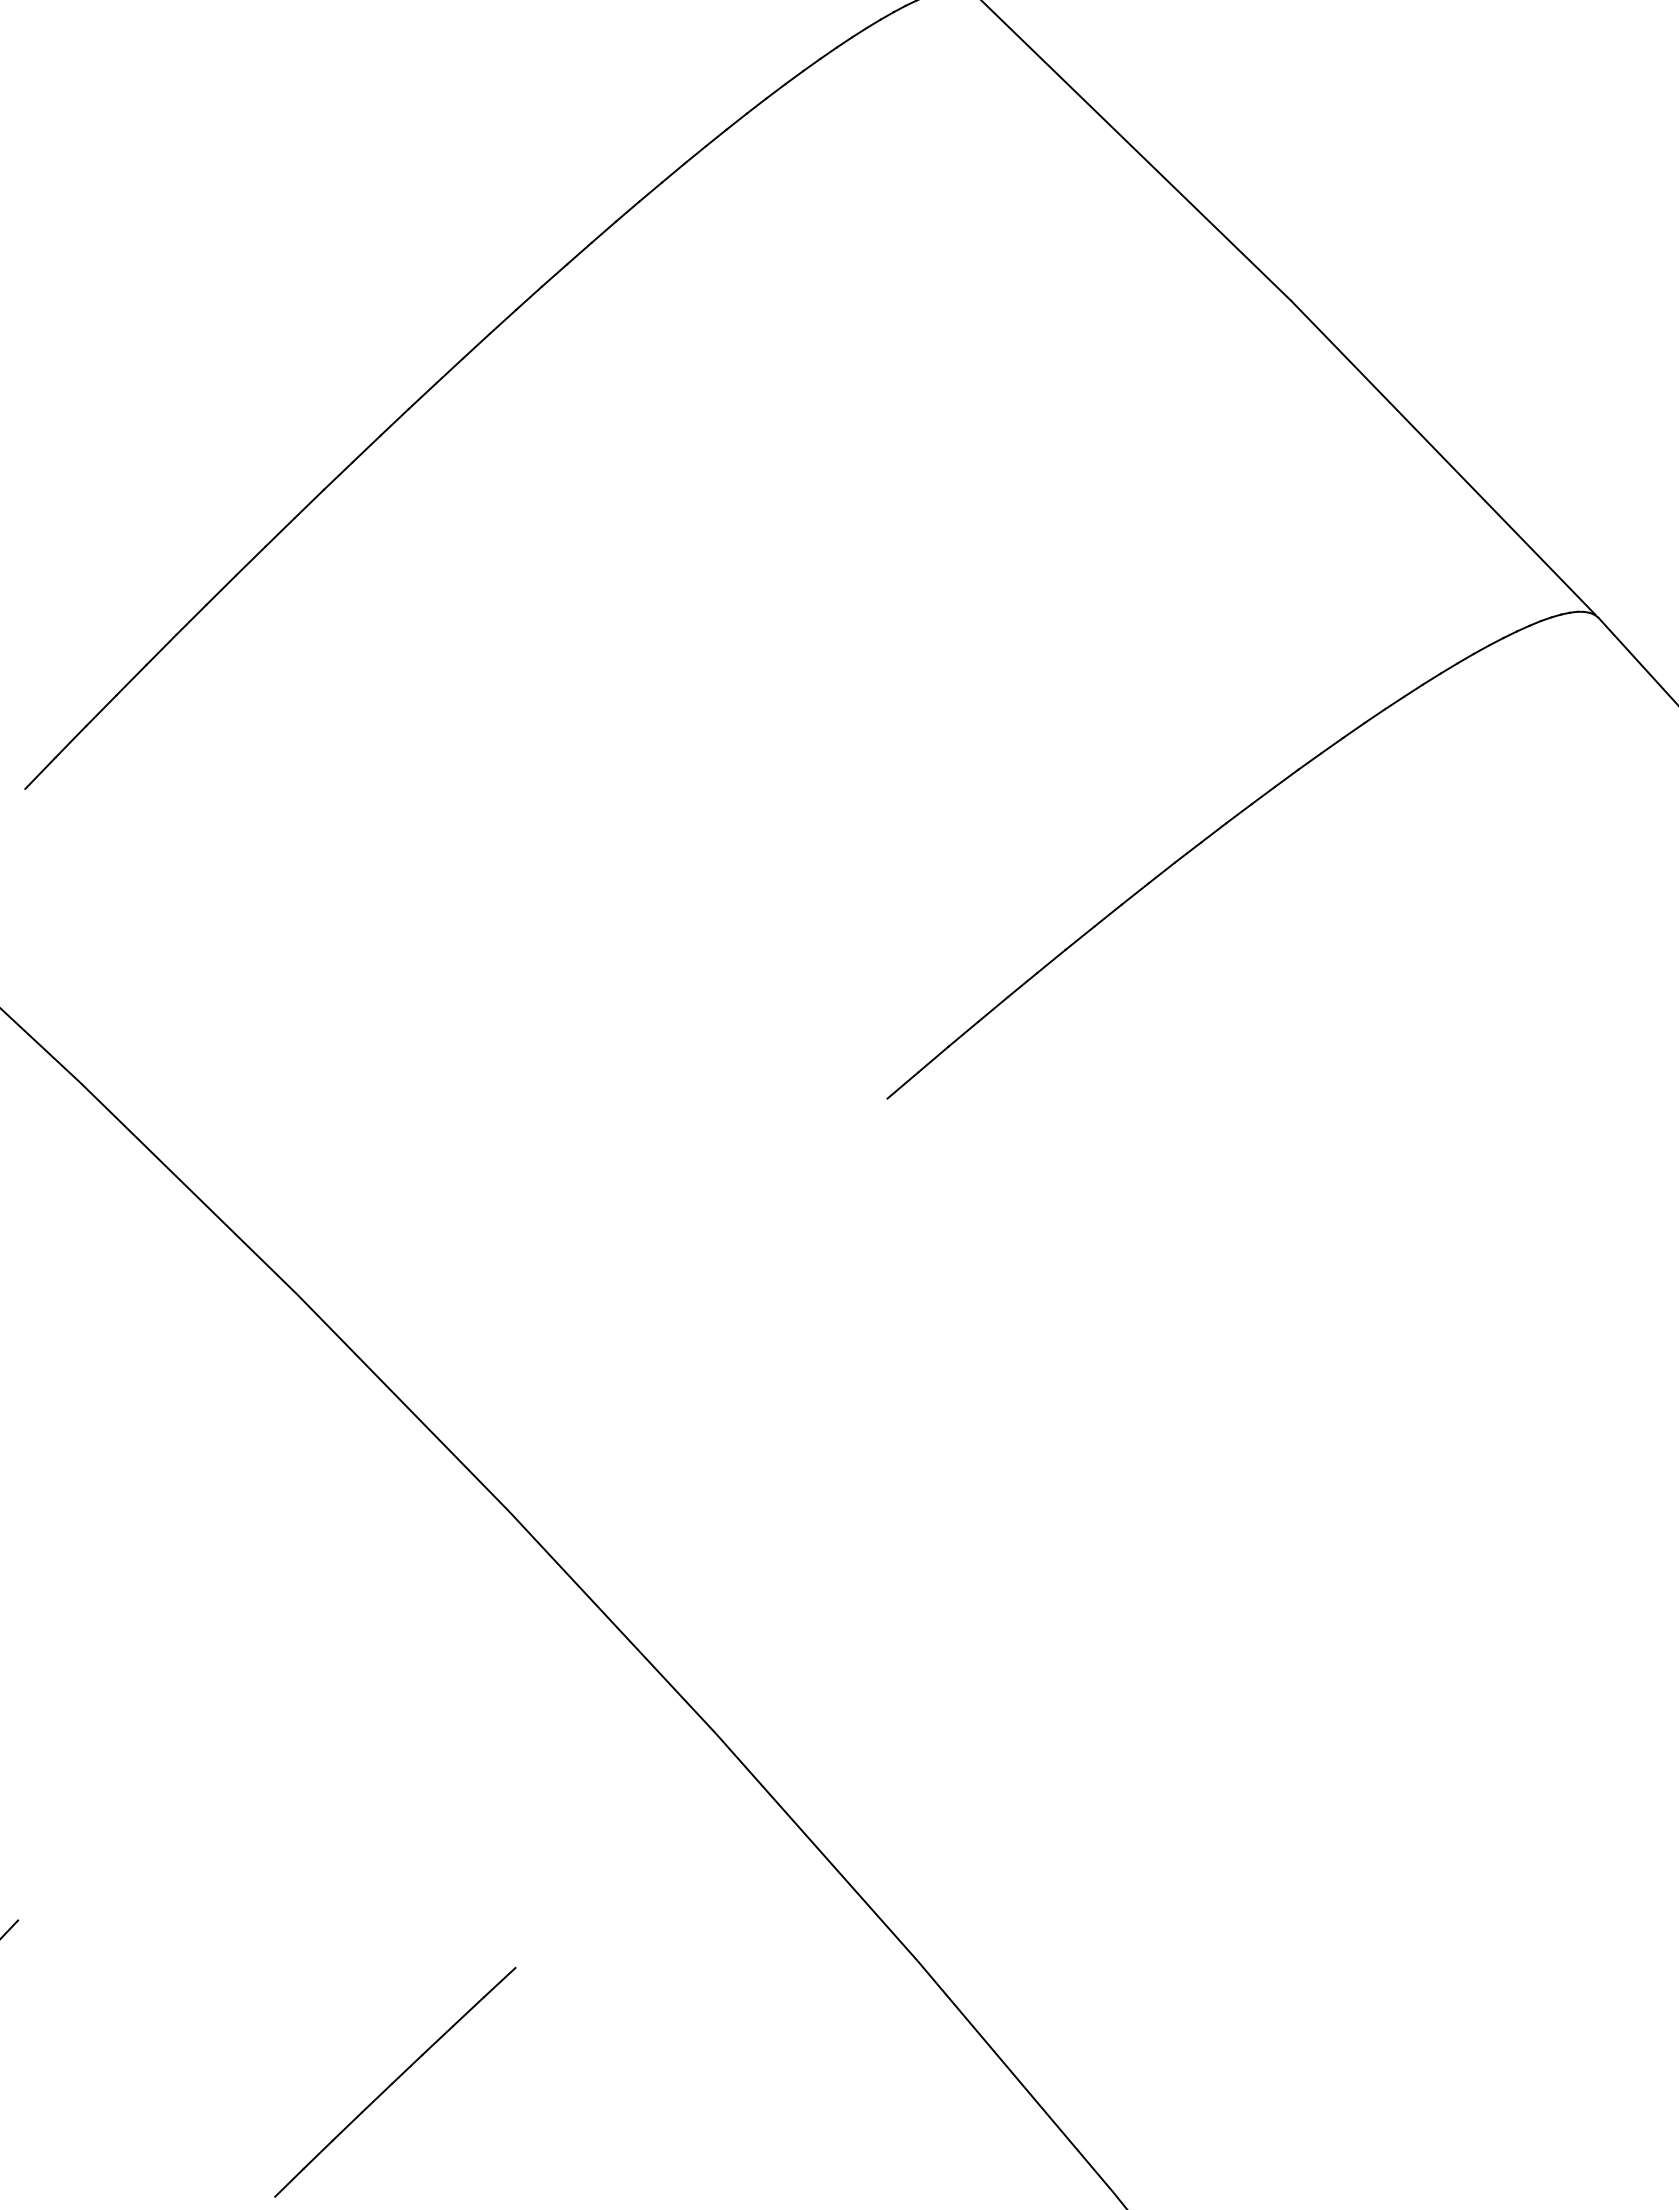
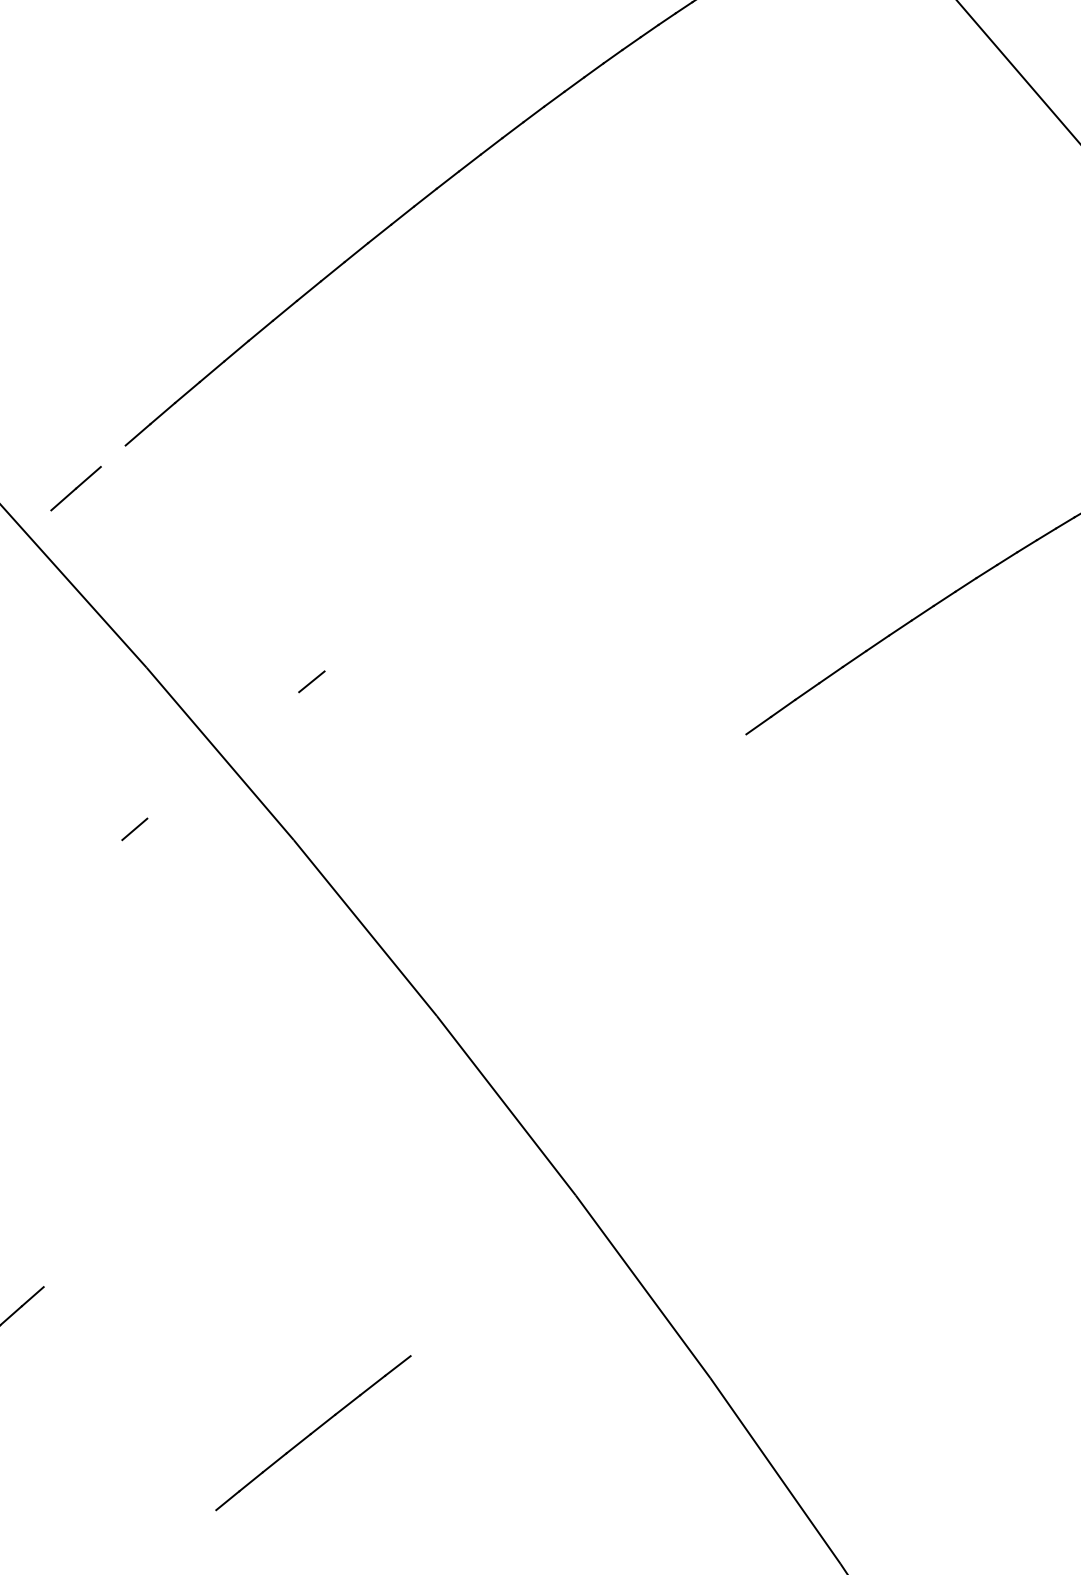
line: (301, 1080) -> (311, 681), added
line: (83, 1299) -> (134, 829), added

